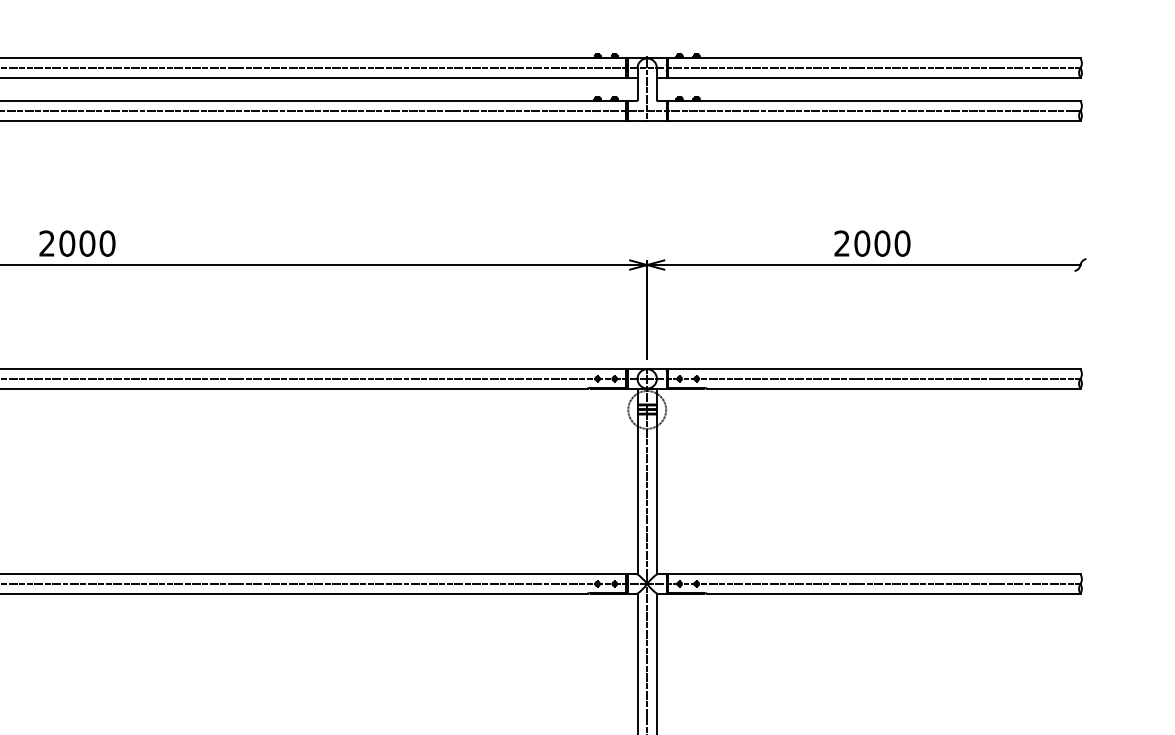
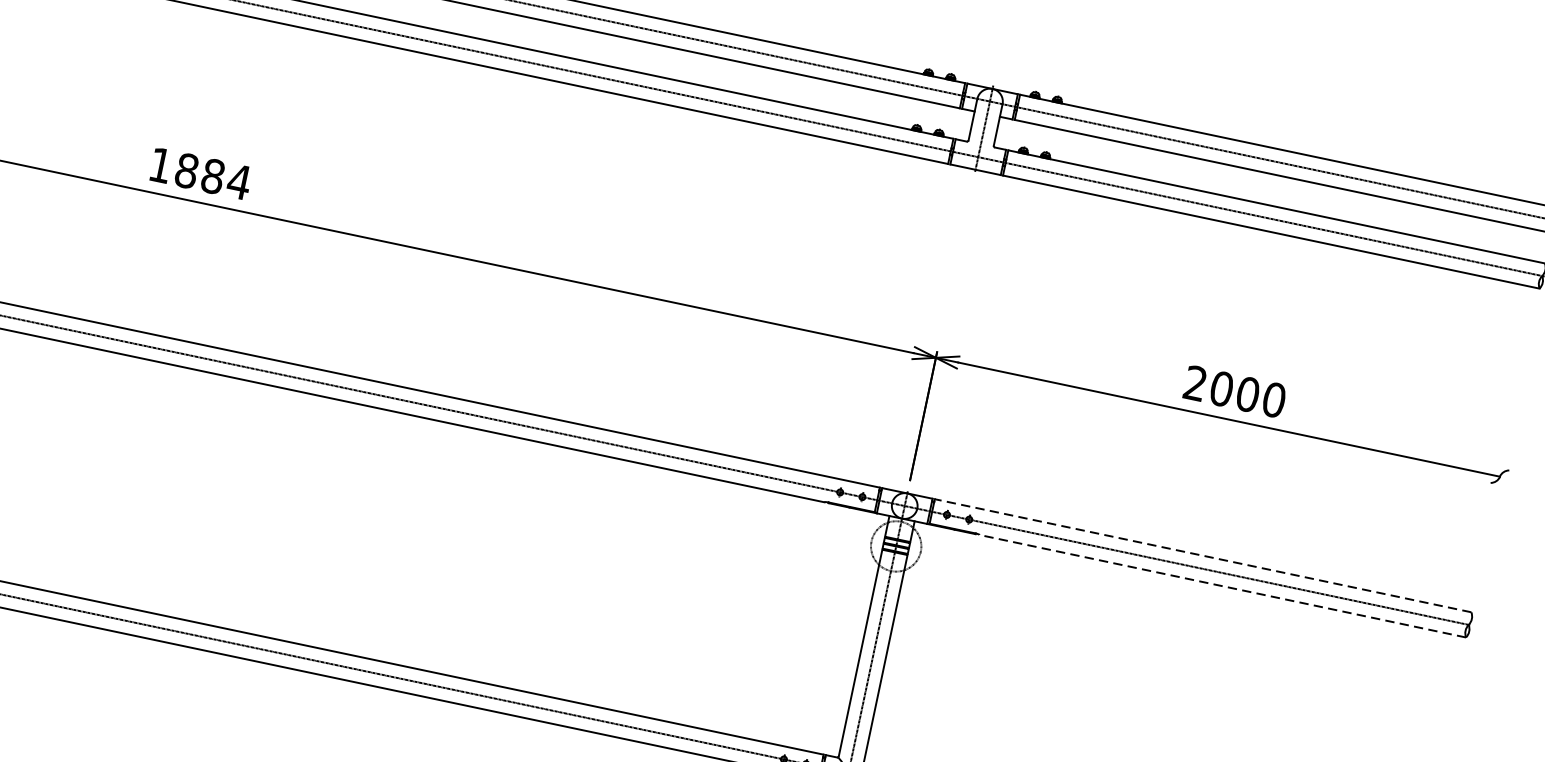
text: (77, 243) -> (200, 173), 2000 -> 1884
line: (873, 369) -> (1201, 555), solid -> dashed
line: (893, 388) -> (1222, 586), solid -> dashed

